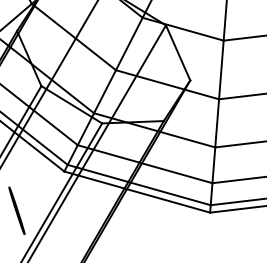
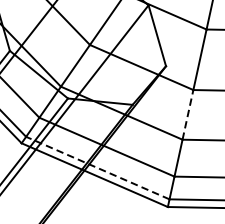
line: (217, 122) -> (188, 114), solid -> dashed
line: (138, 184) -> (97, 167), solid -> dashed

